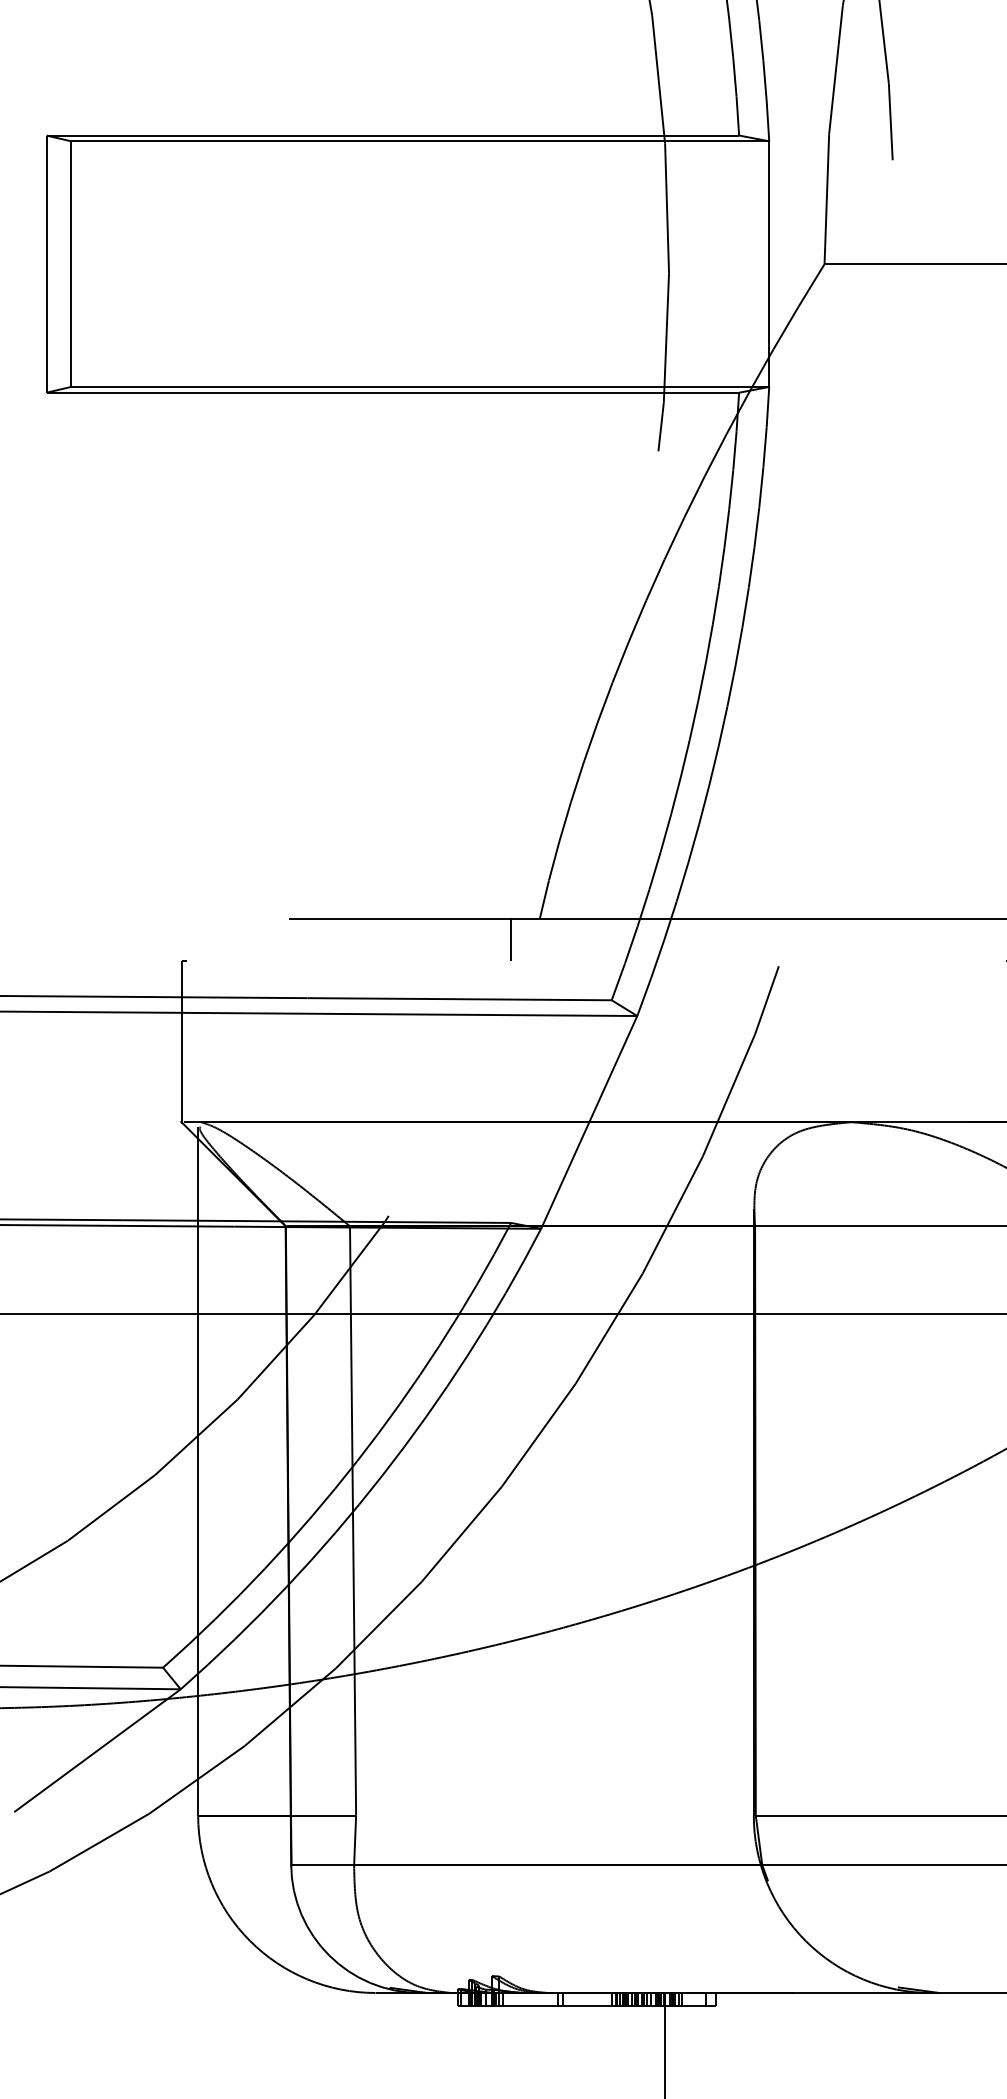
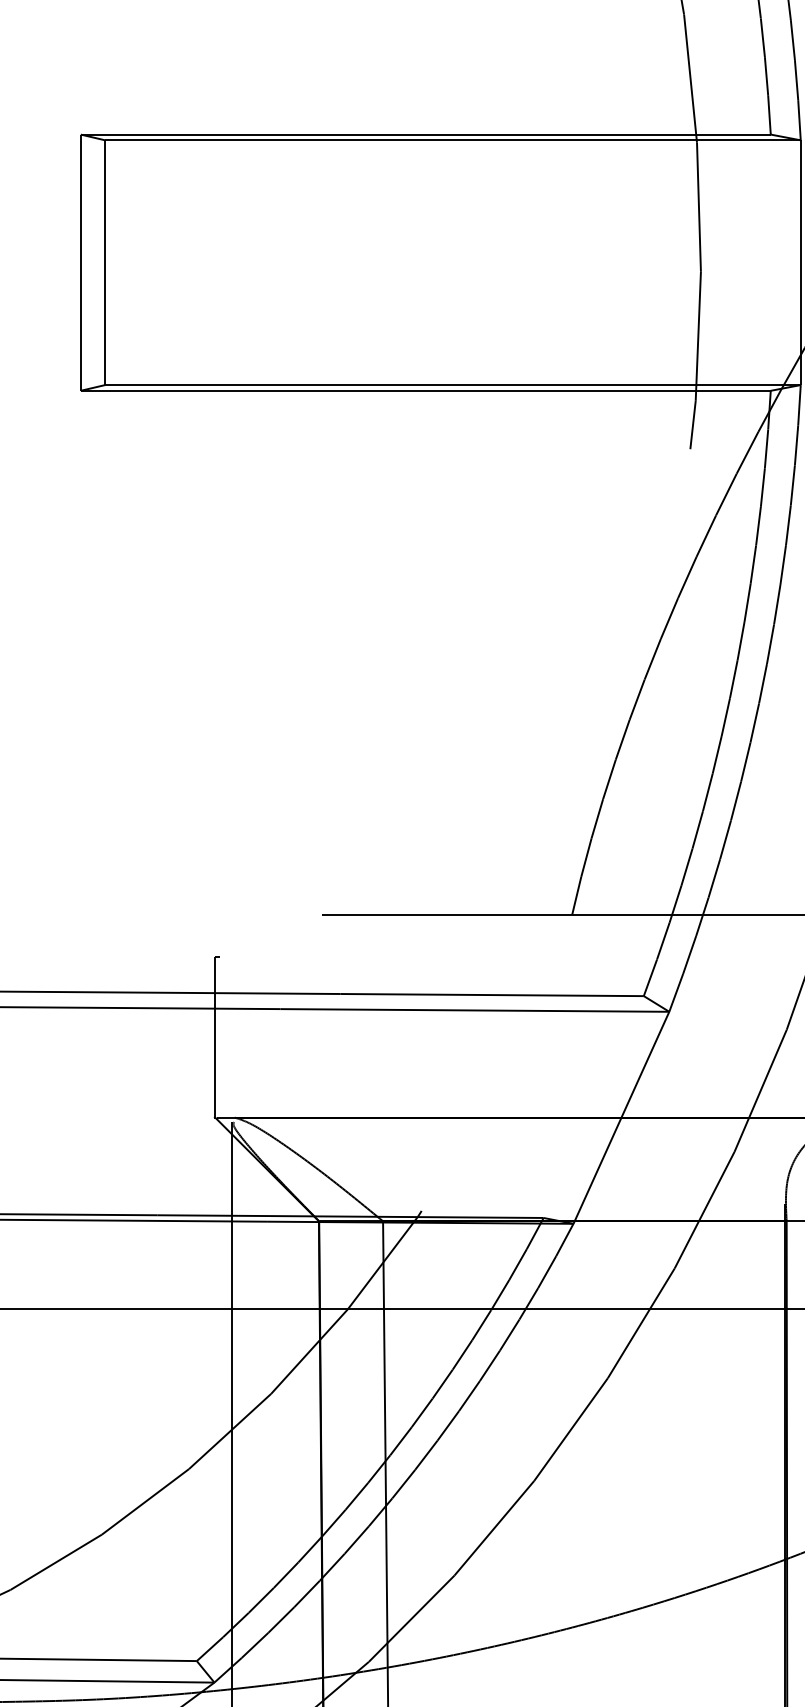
line: (510, 939) -> (542, 935), removed

